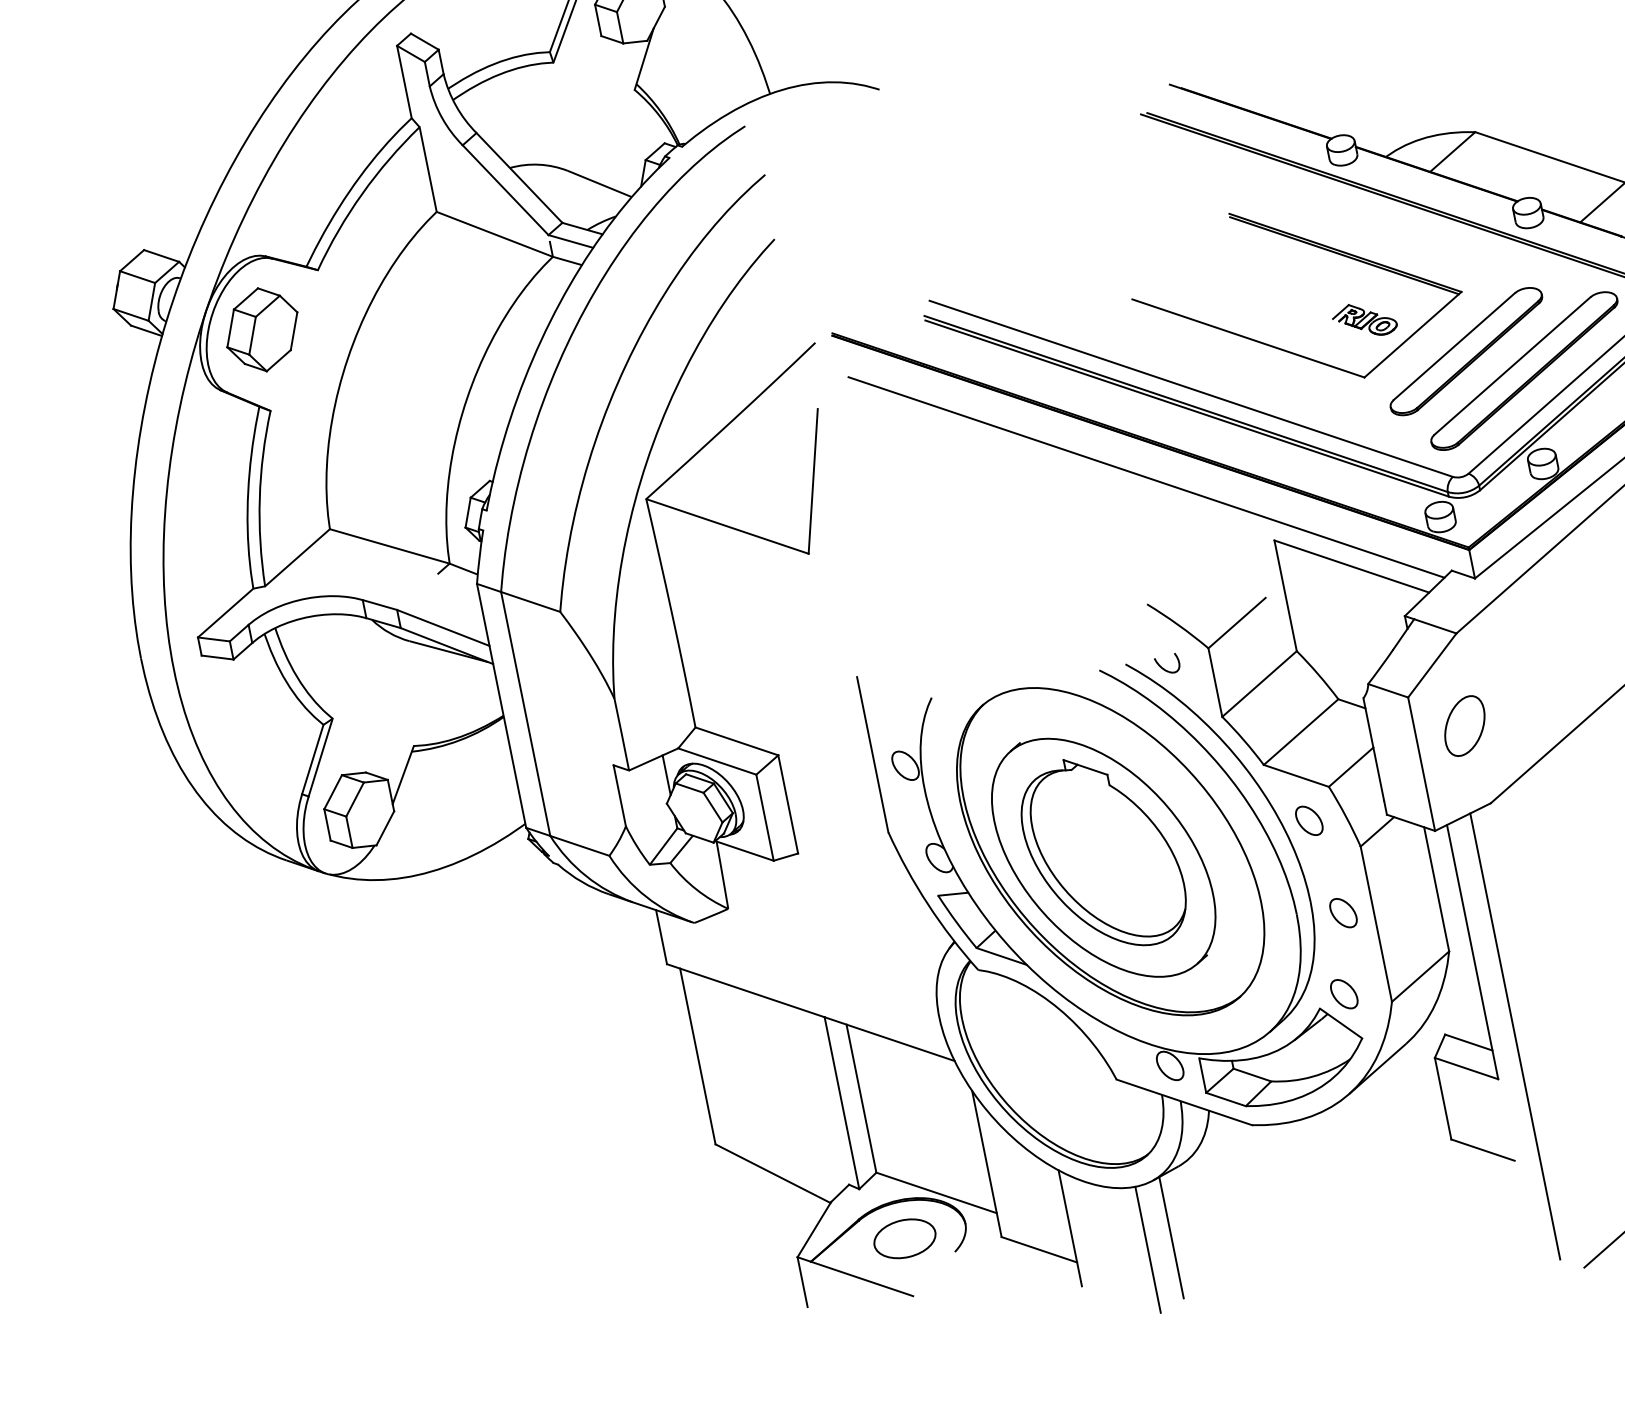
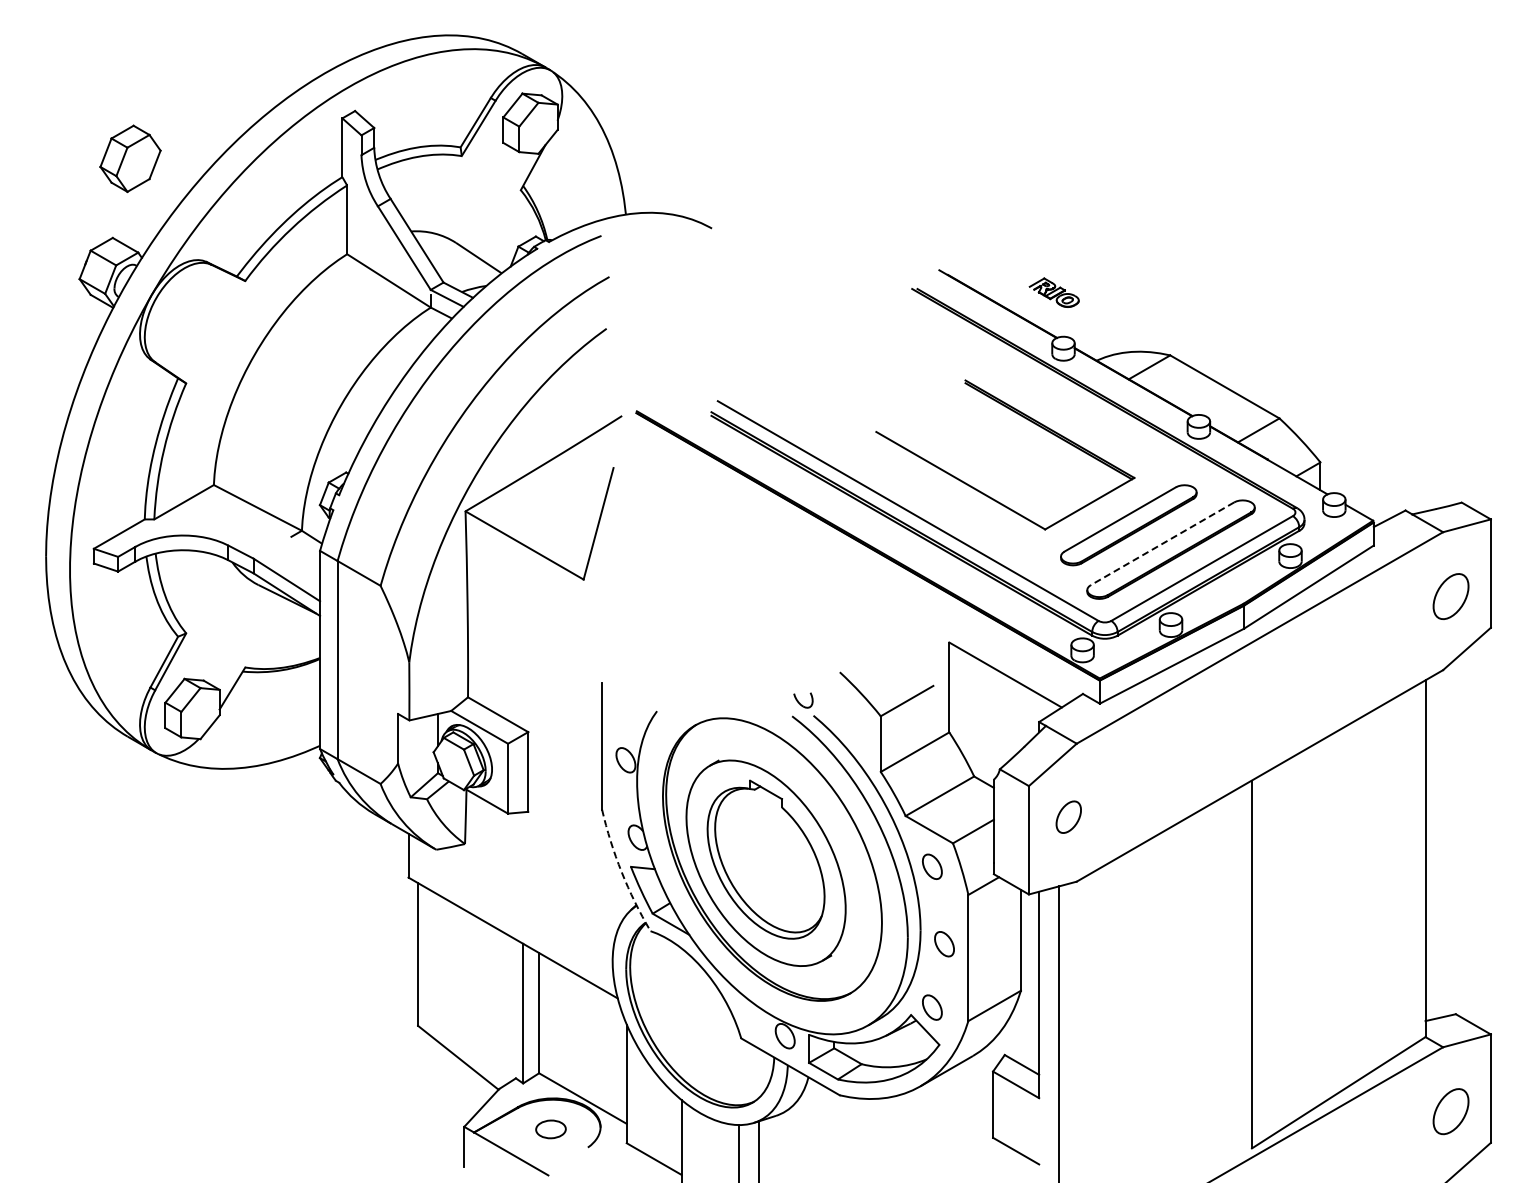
part: (1363, 320) -> (1053, 292), moved
part: (262, 329) -> (130, 158), moved
line: (1512, 365) -> (1162, 543), solid -> dashed
line: (1146, 477) -> (859, 573), removed
part: (1167, 664) -> (803, 700), moved
part: (1464, 725) -> (1068, 816), size x0.7
arc: (927, 905) -> (621, 872), solid -> dashed
part: (904, 1239) -> (550, 1129), size x0.6

